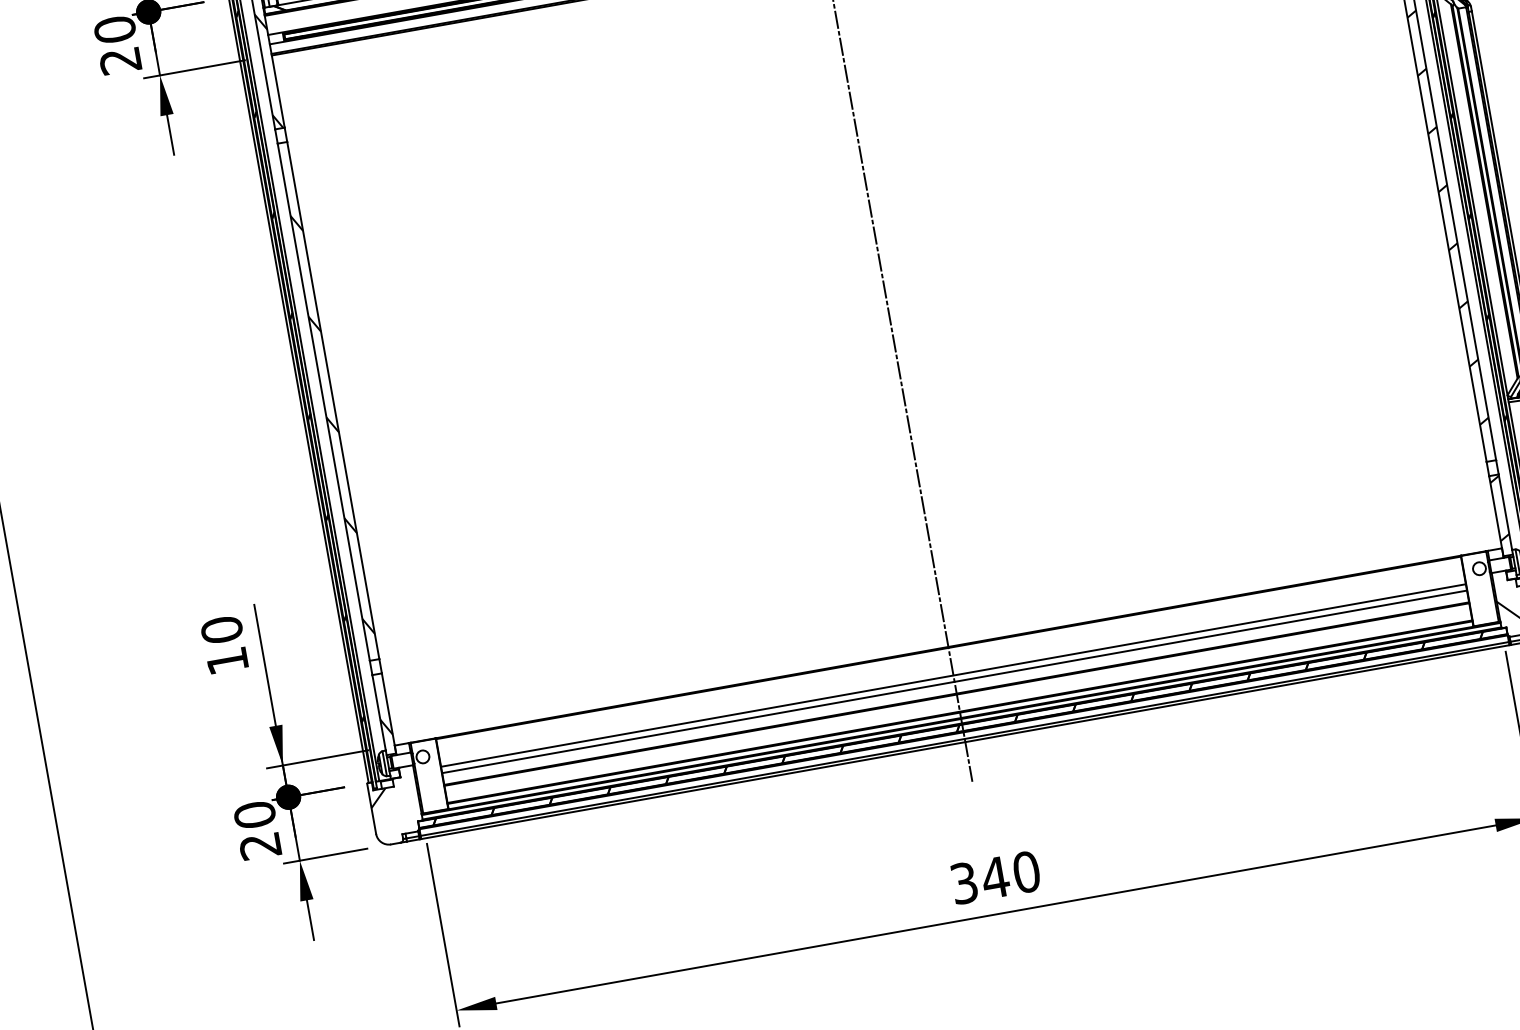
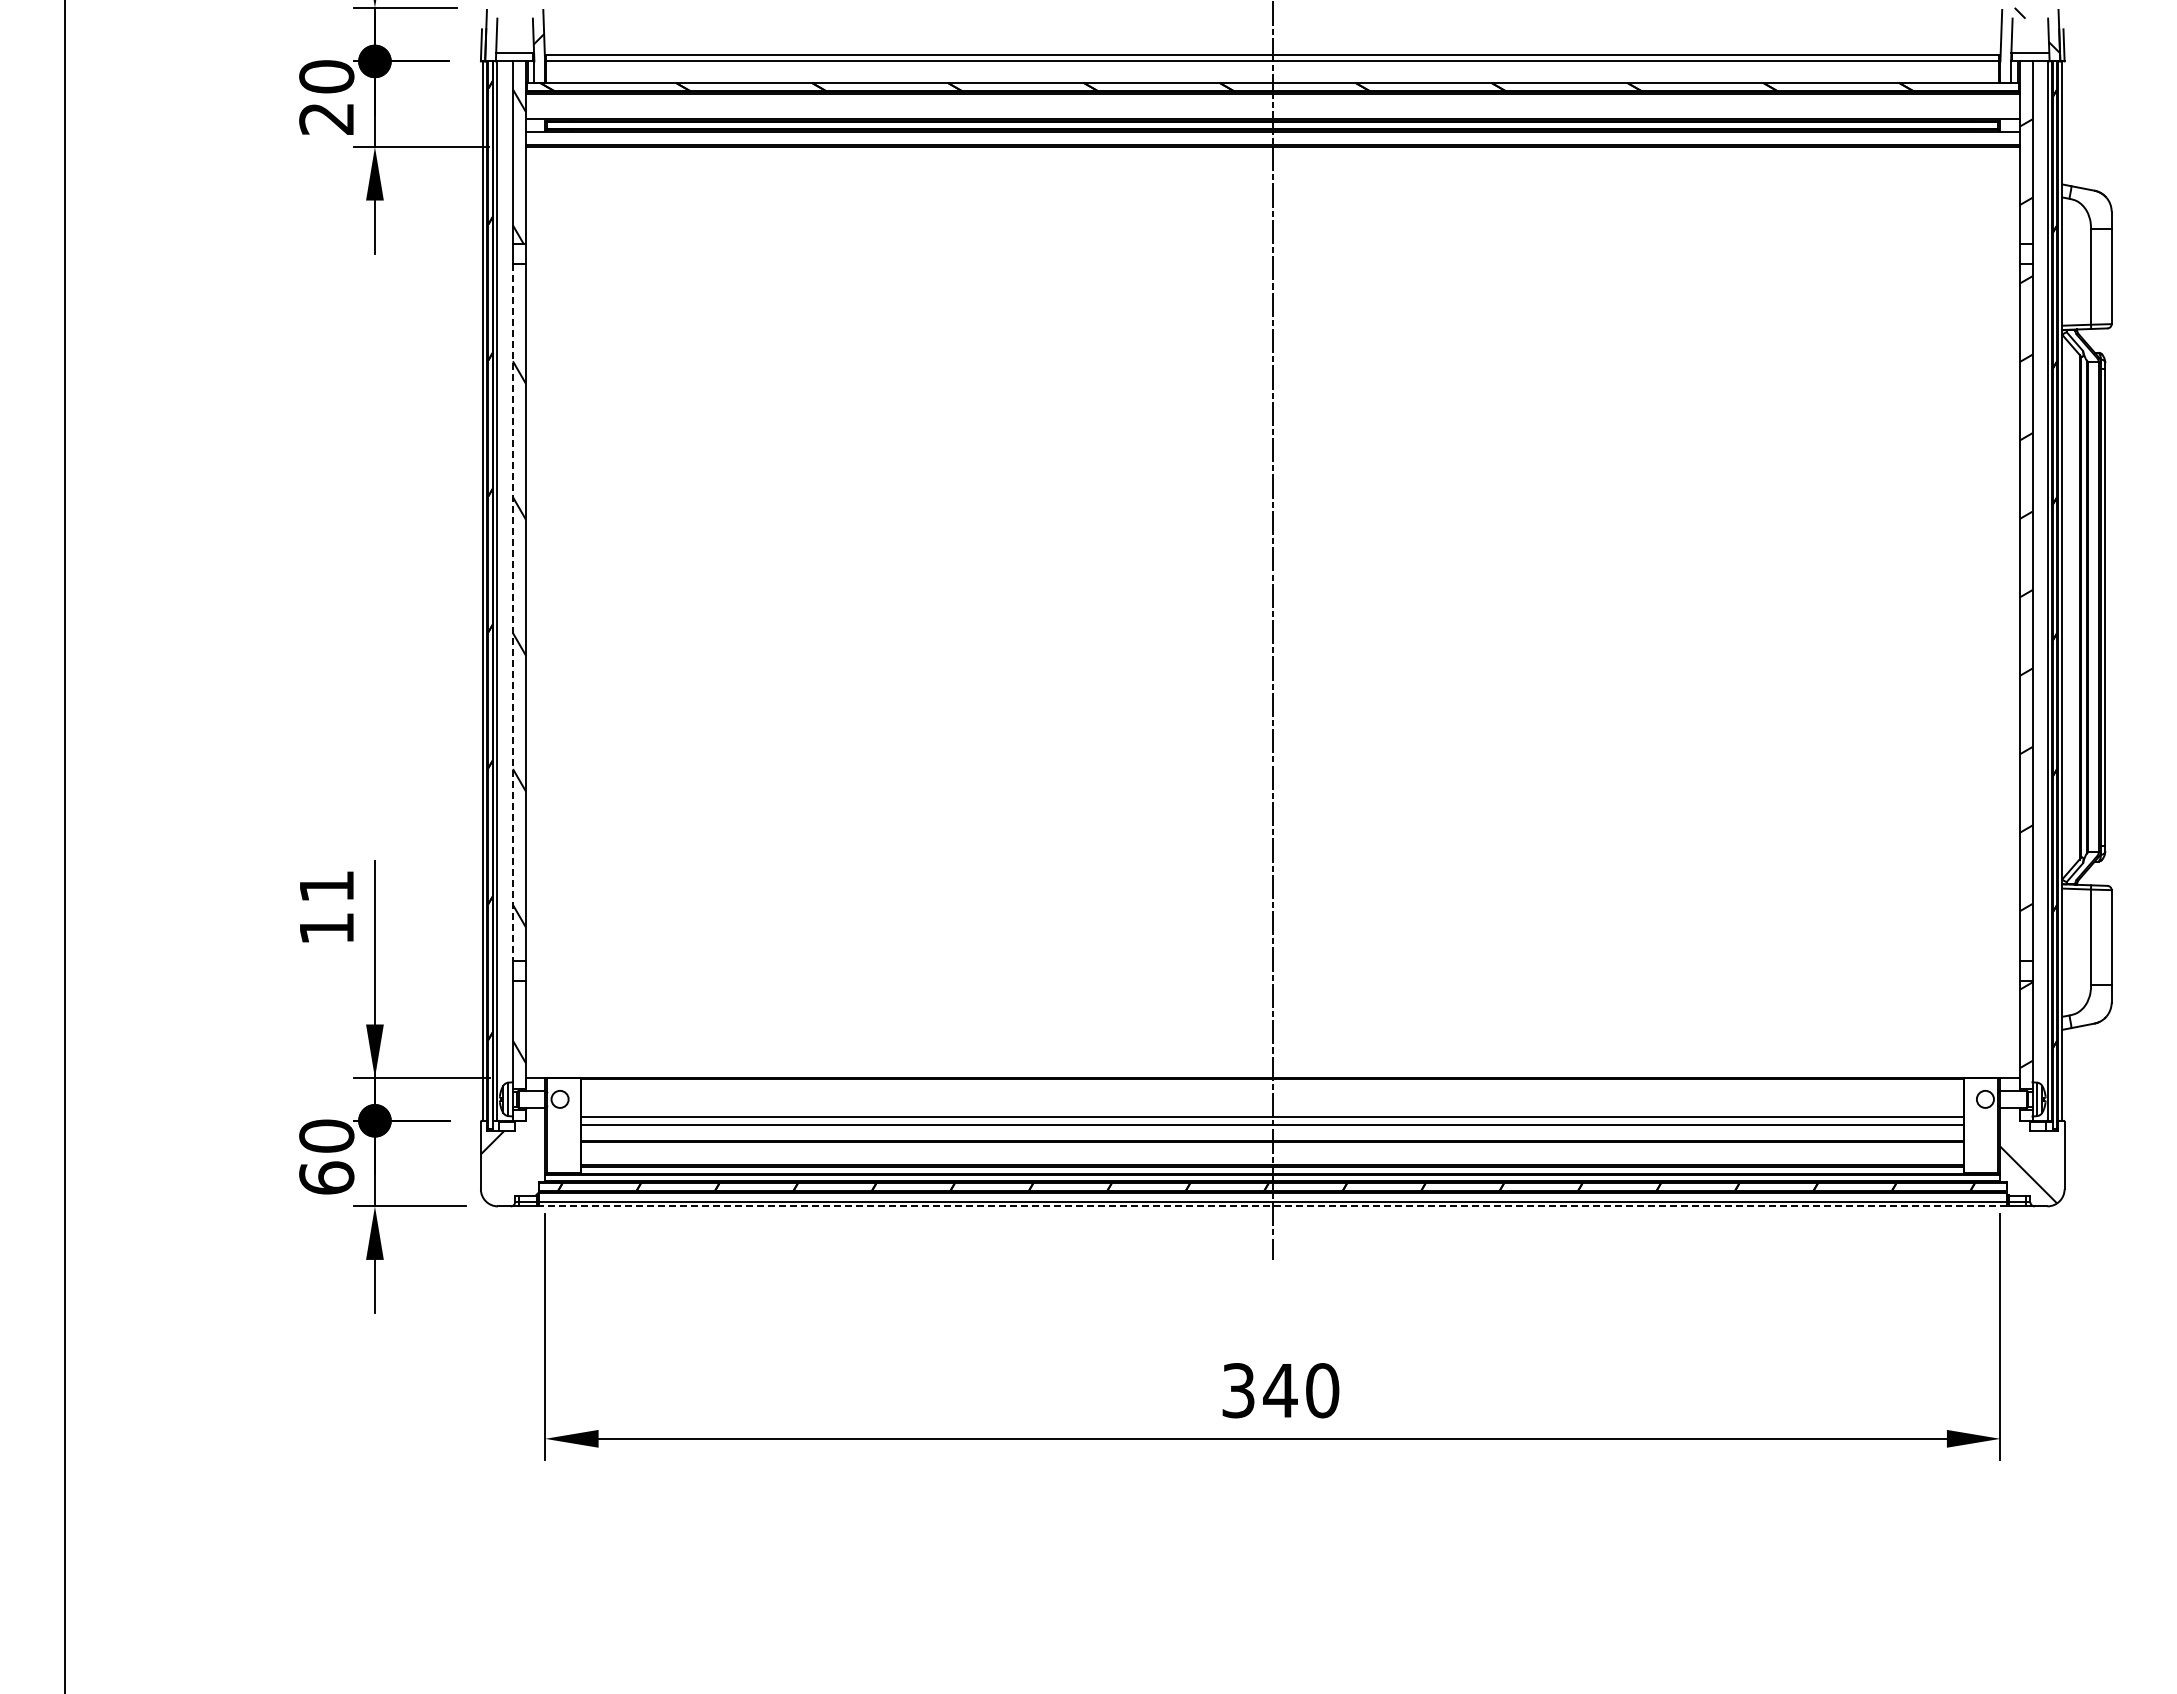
line: (323, 402) -> (512, 612), solid -> dashed
text: (221, 629) -> (326, 886), 10 -> 11
line: (965, 742) -> (1272, 1206), solid -> dashed
text: (260, 845) -> (326, 1177), 20 -> 60

